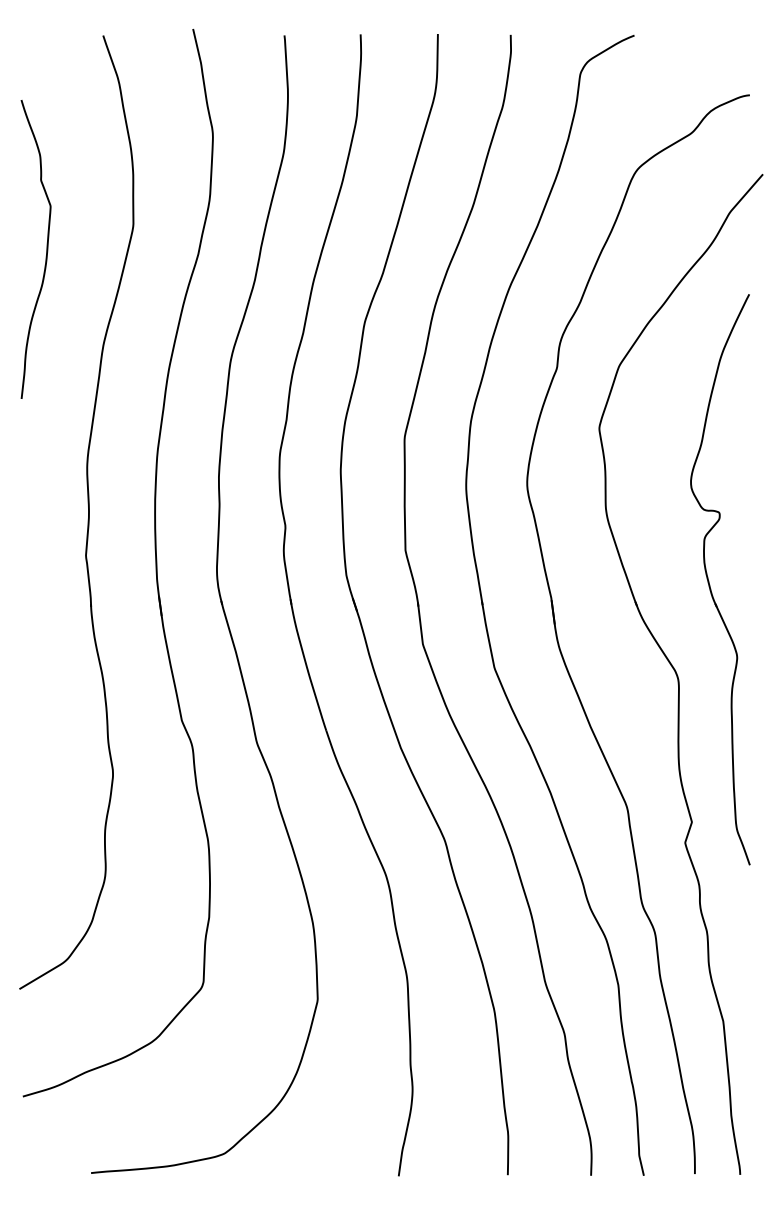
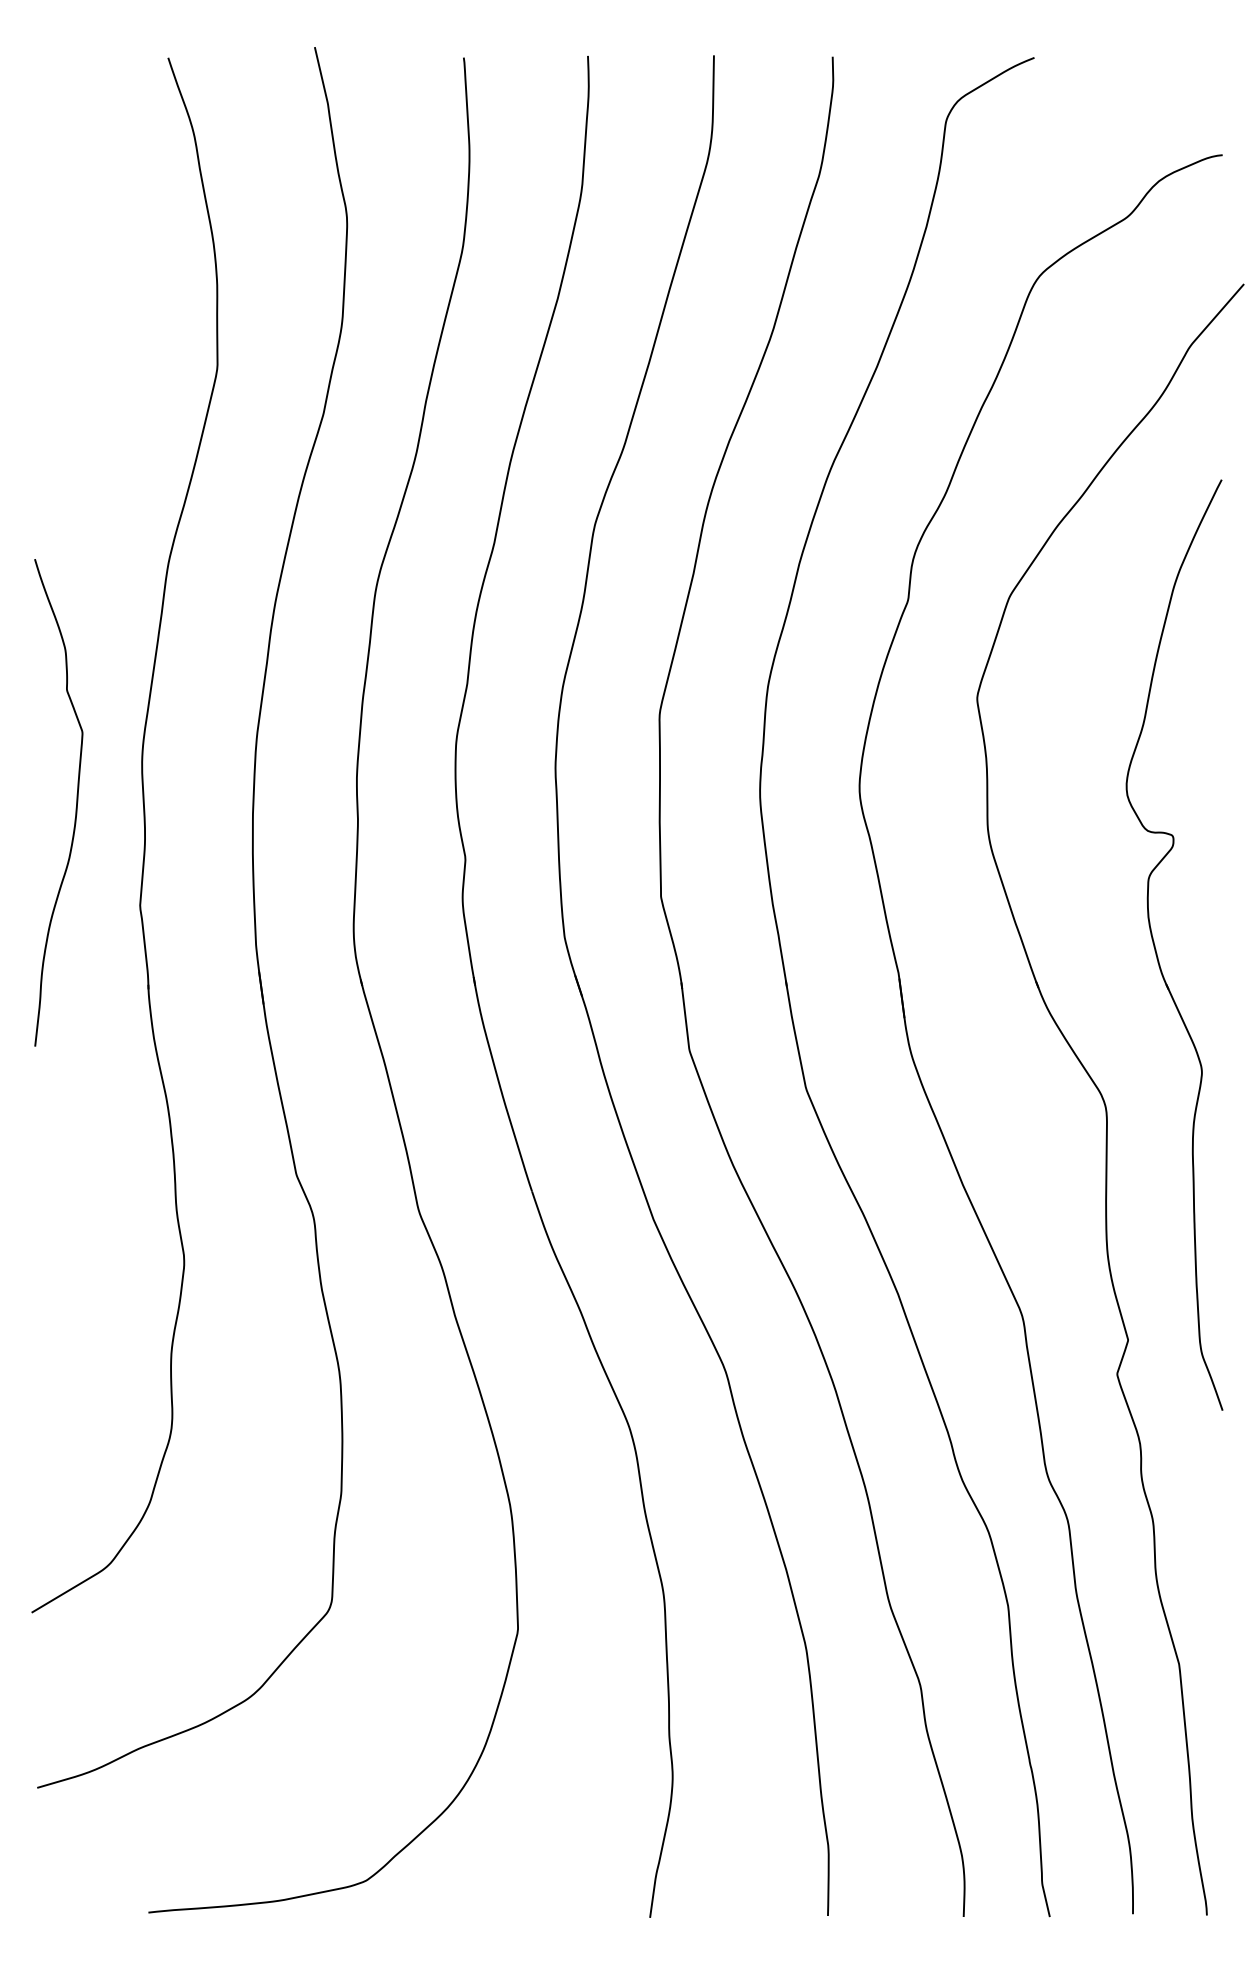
curve: (46, 249) -> (75, 802), moved

